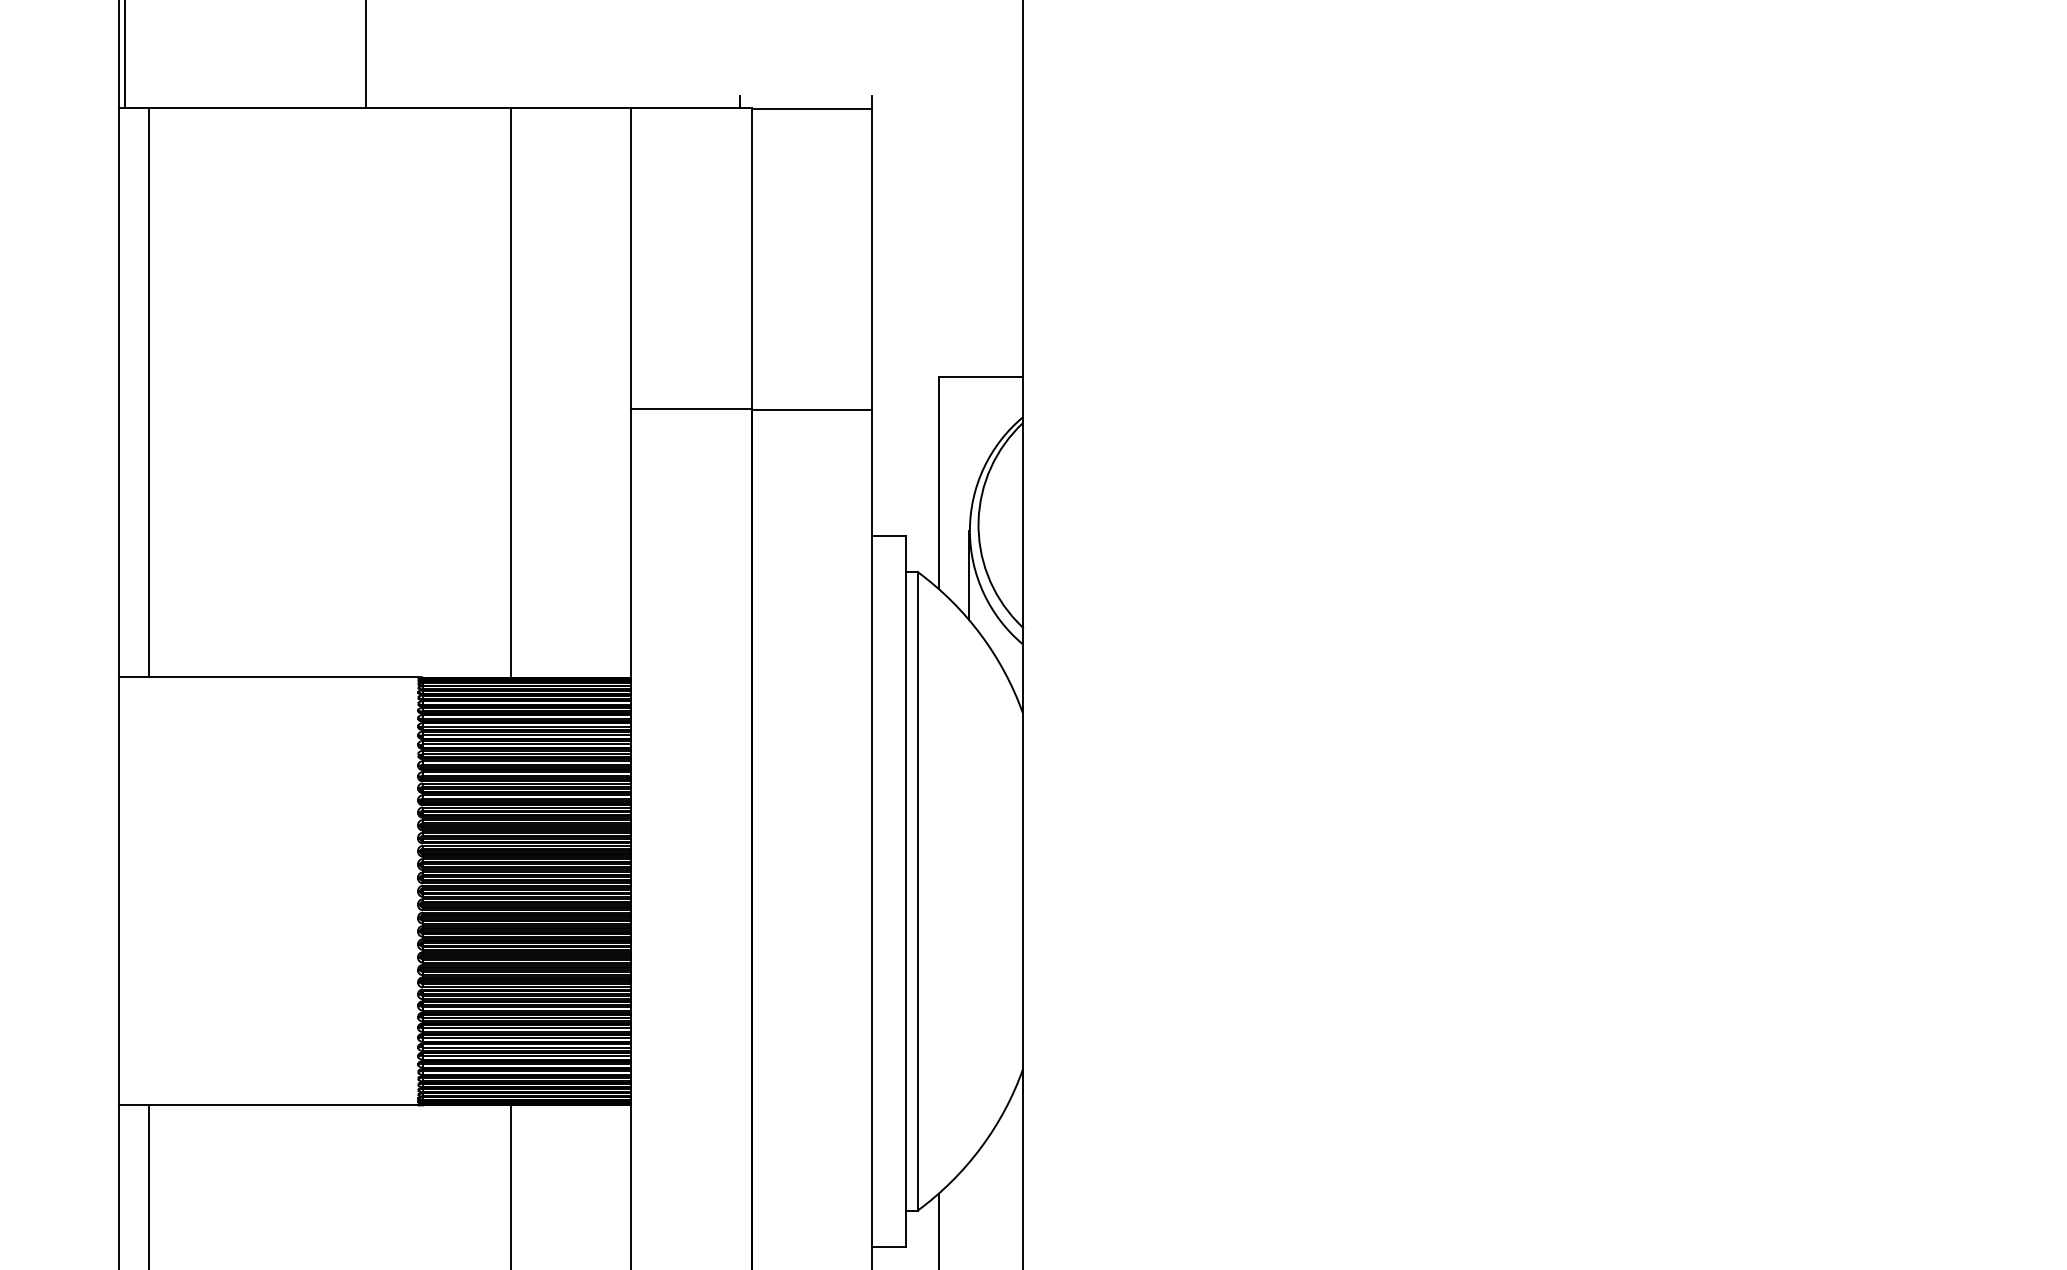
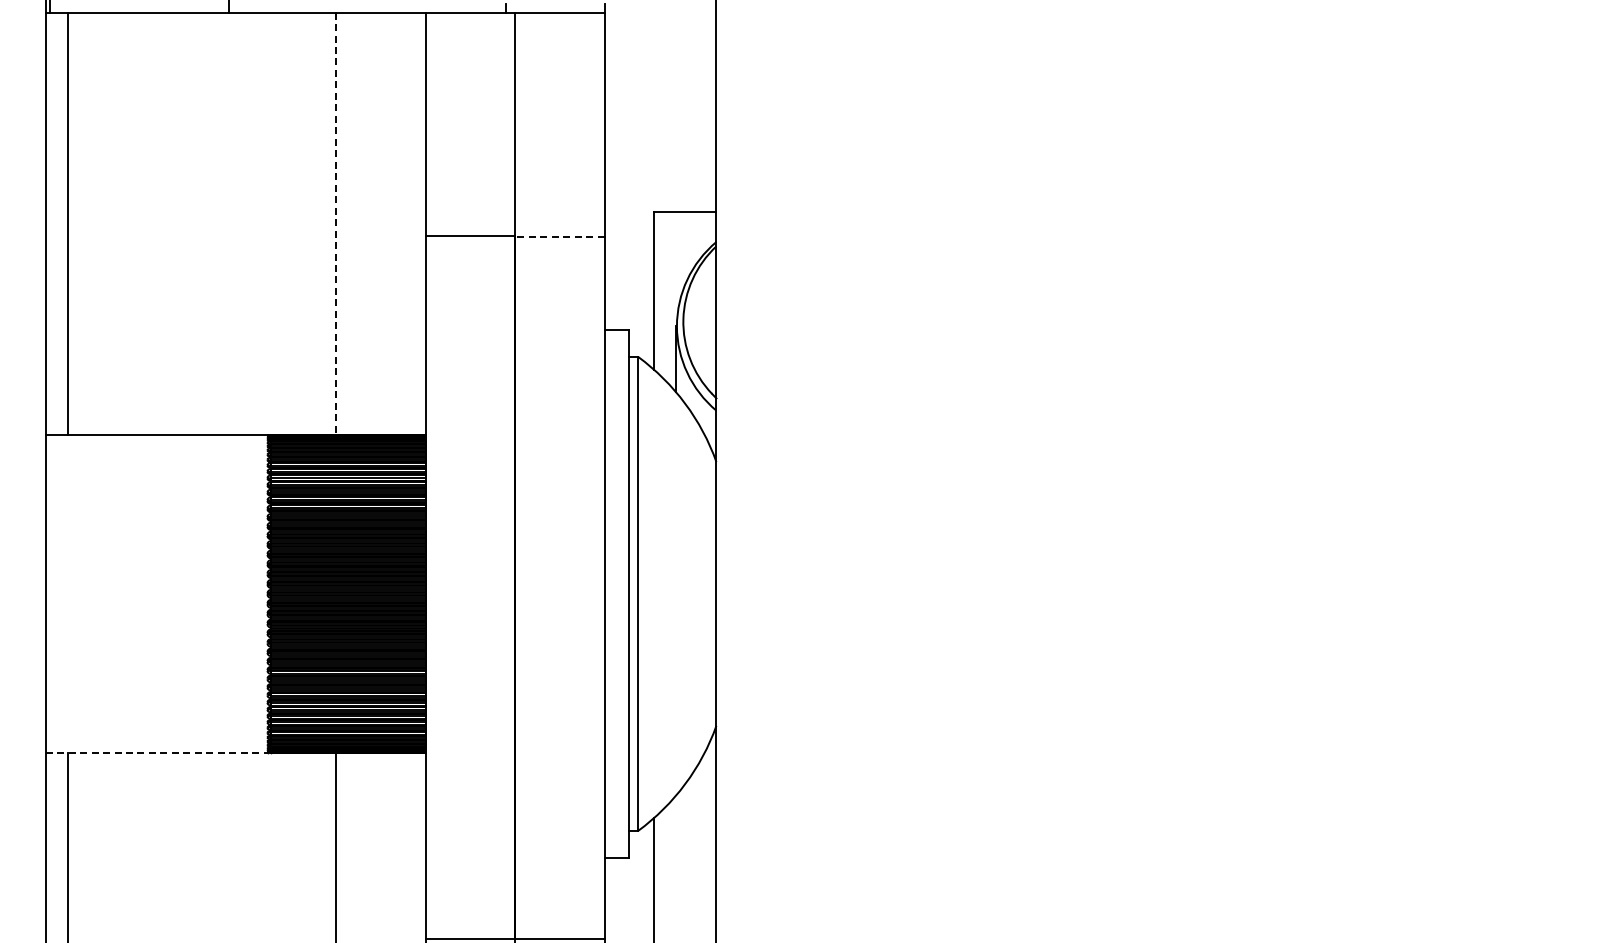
line: (511, 393) -> (336, 224), solid -> dashed
line: (811, 409) -> (559, 236), solid -> dashed
line: (268, 1105) -> (156, 752), solid -> dashed

